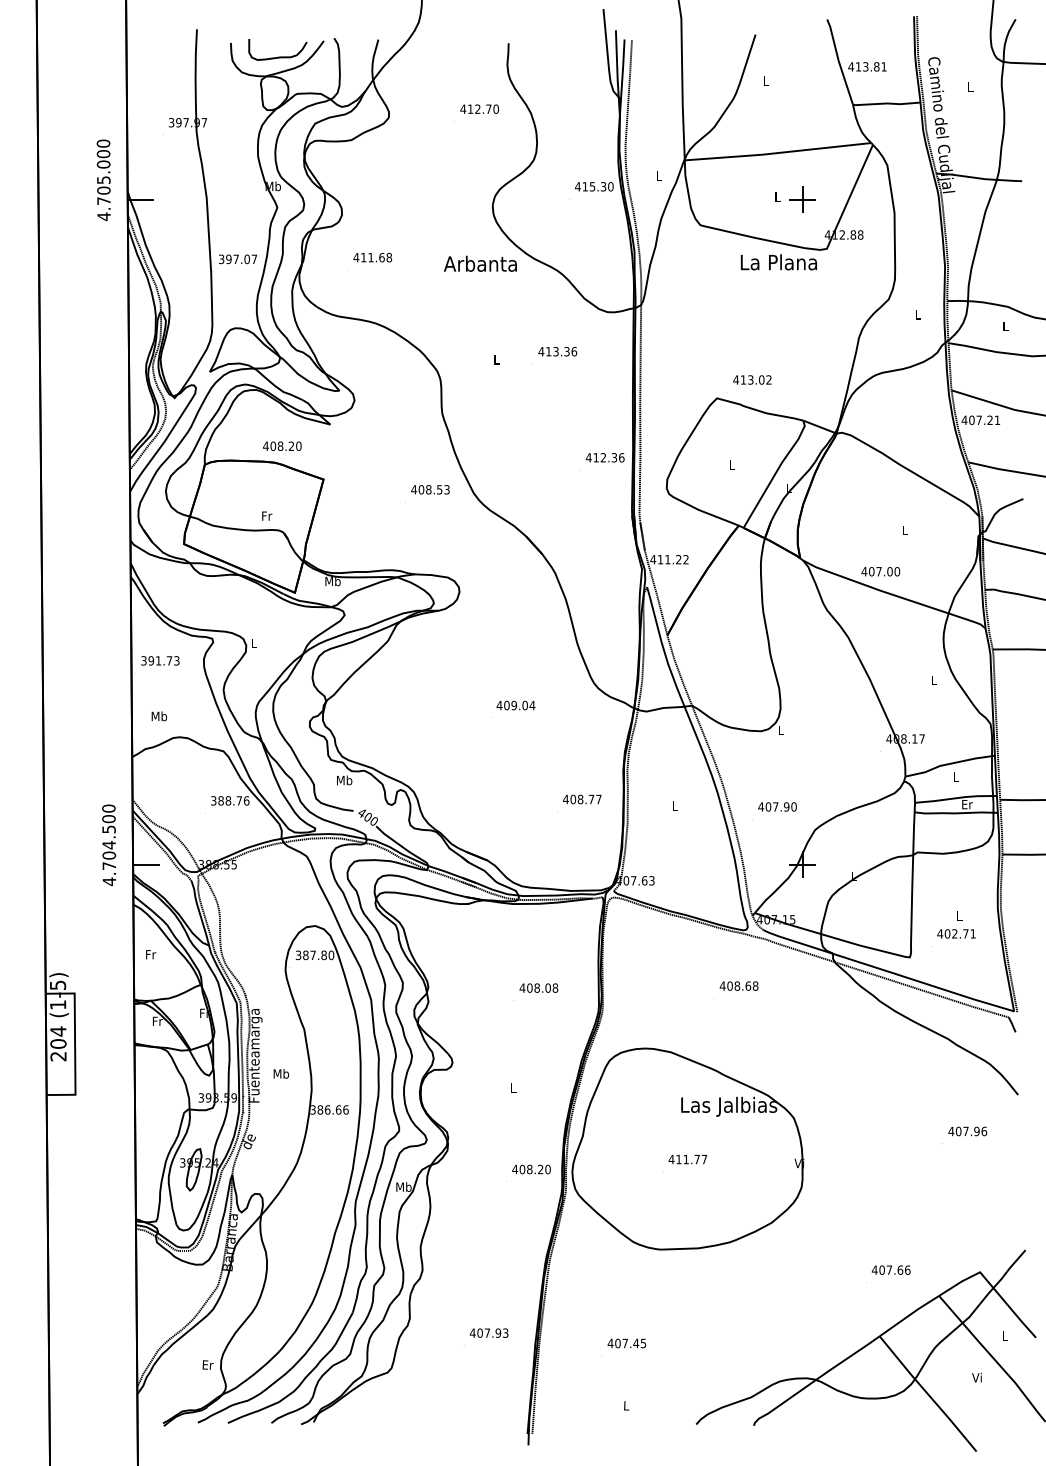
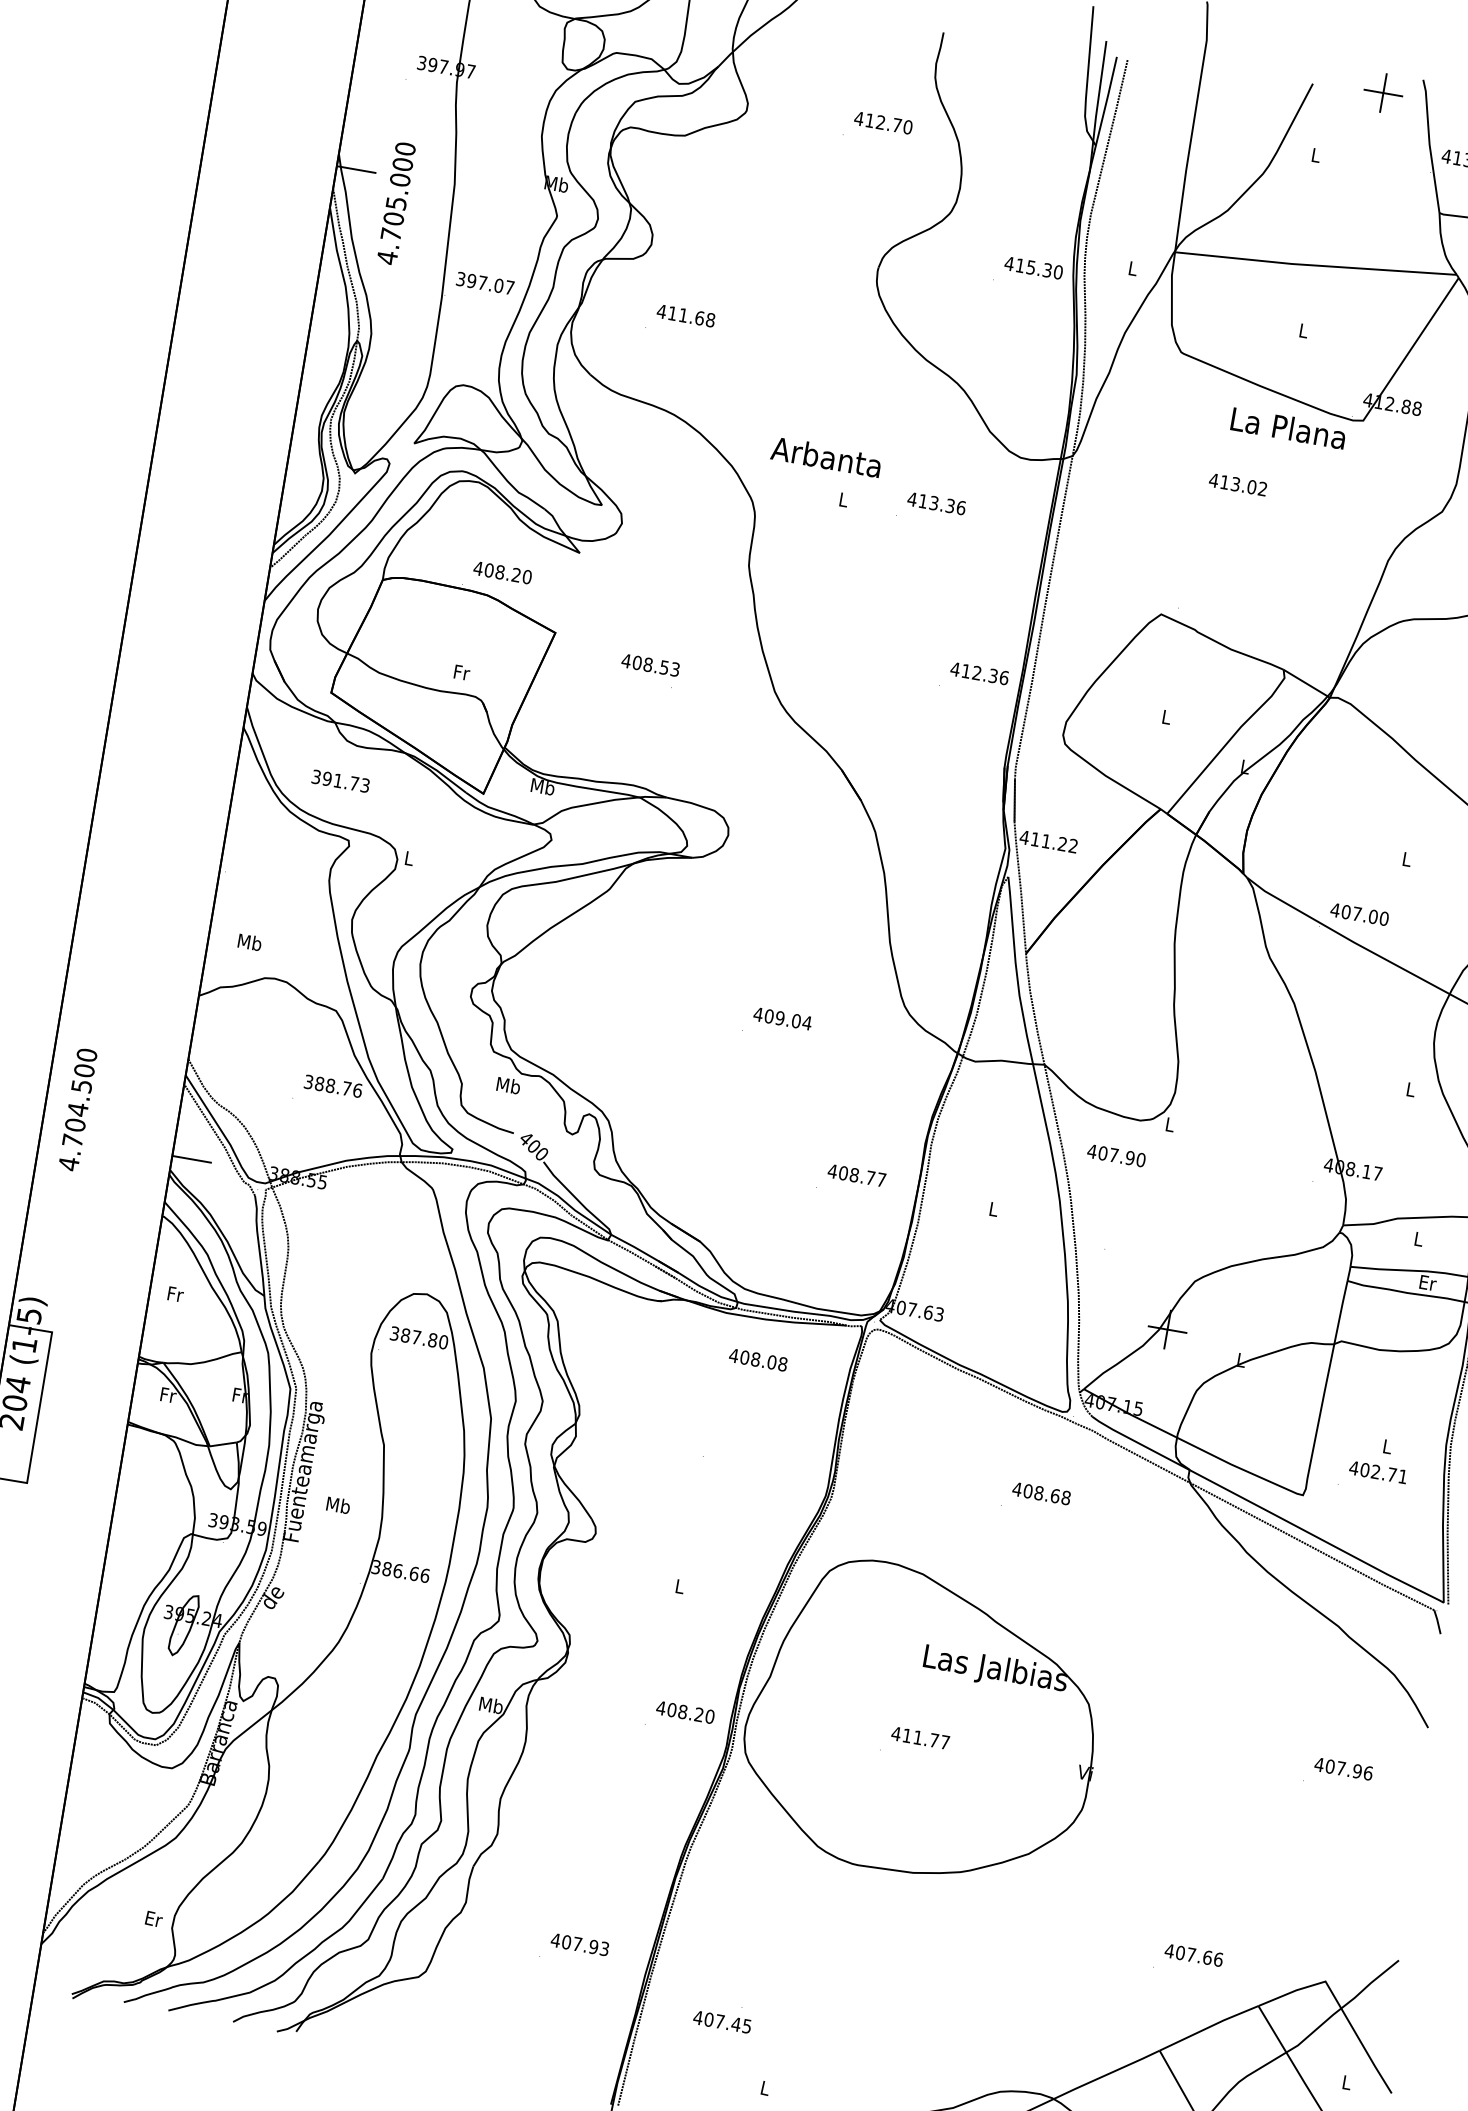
text: (103, 180) -> (395, 203), moved
part: (802, 199) -> (1383, 92), moved
text: (480, 263) -> (826, 456), moved
text: (752, 379) -> (1238, 484), moved
text: (430, 489) -> (650, 664), moved
text: (160, 660) -> (341, 780), moved
text: (777, 806) -> (1116, 1155), moved
text: (109, 844) -> (78, 1108), moved
text: (538, 987) -> (757, 1358), moved
text: (626, 1343) -> (721, 2021), moved

